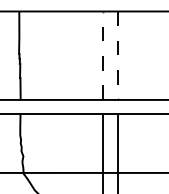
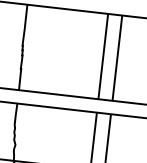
line: (103, 55) -> (103, 56), dashed -> solid
line: (117, 56) -> (117, 58), dashed -> solid

